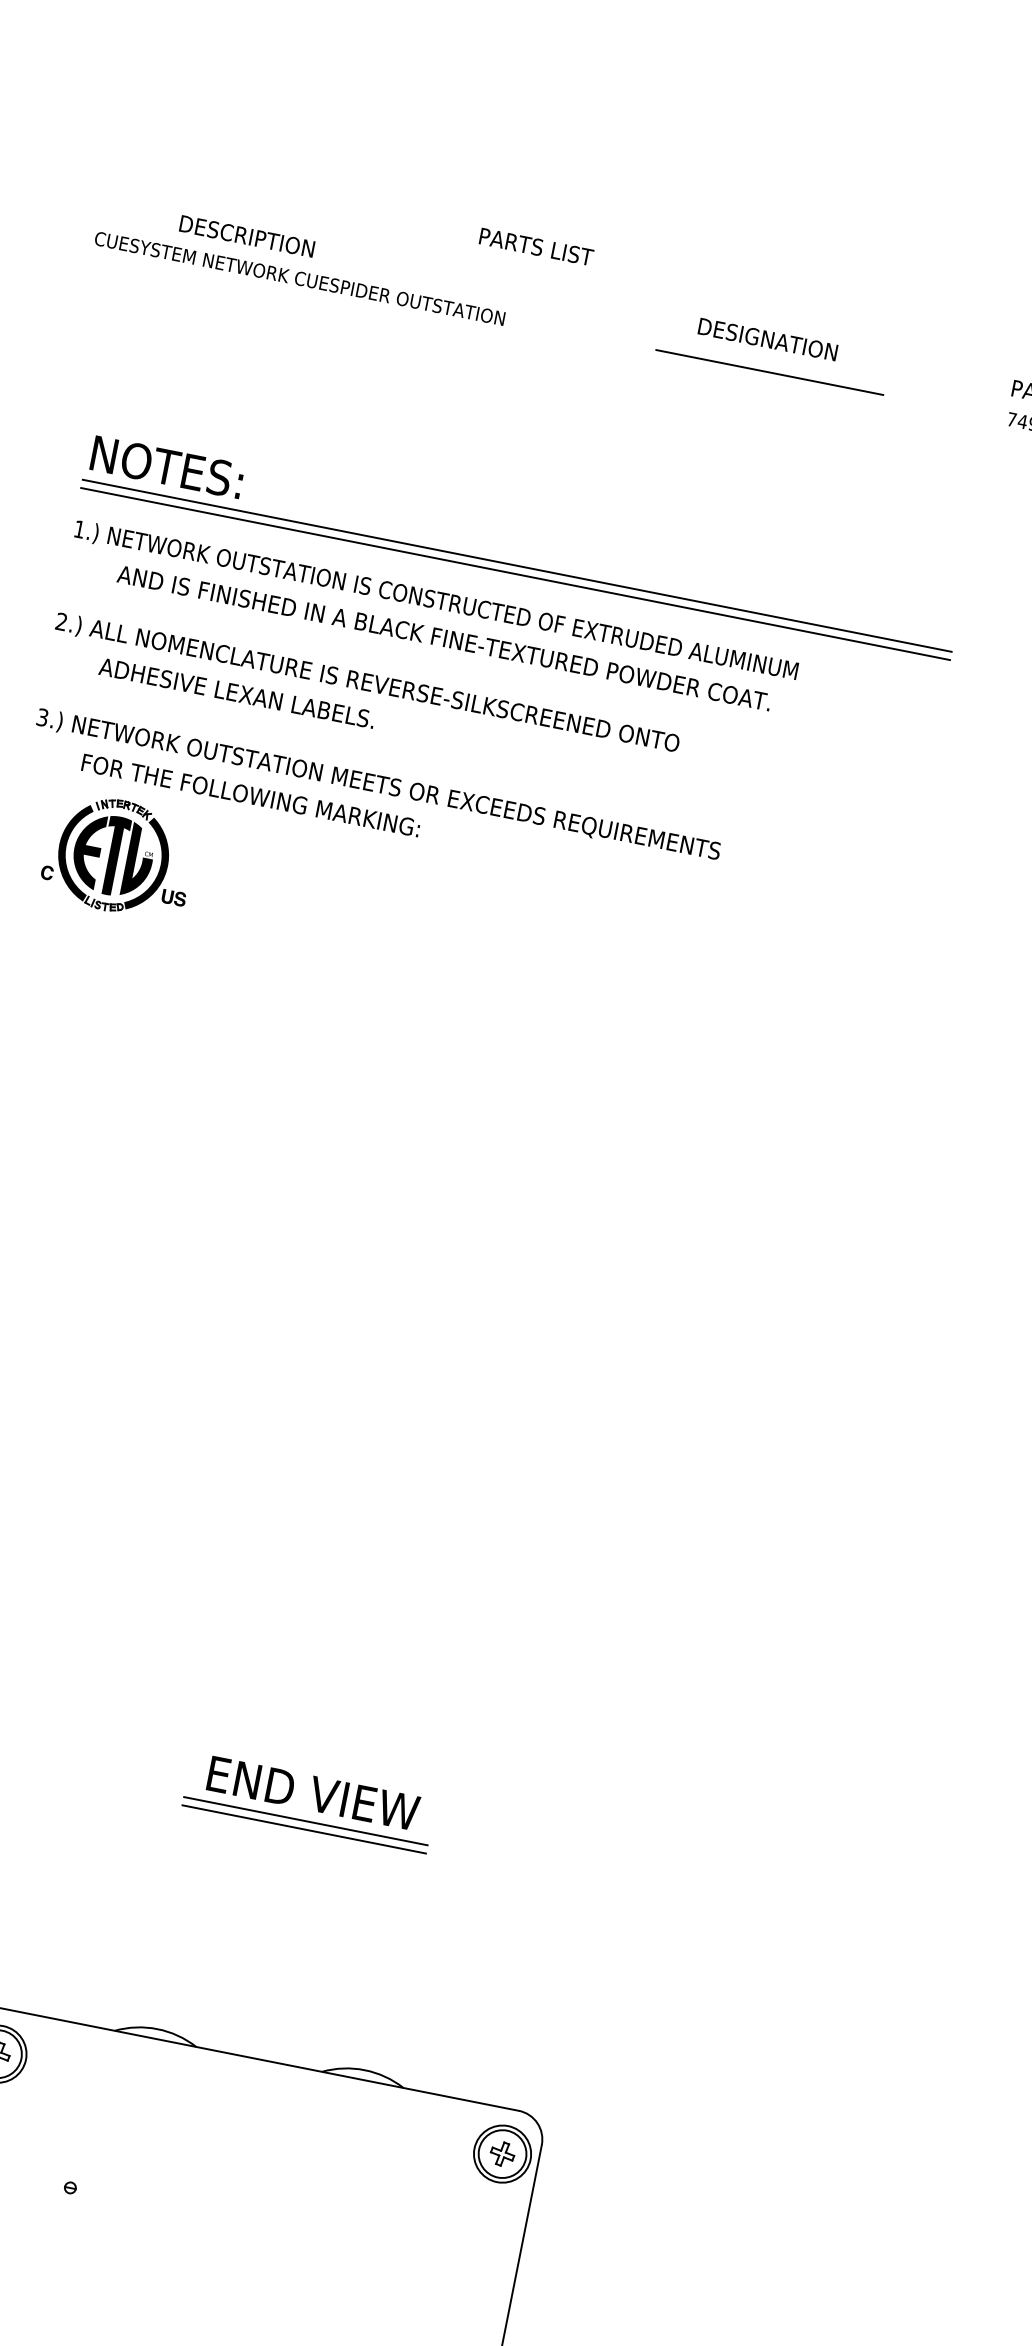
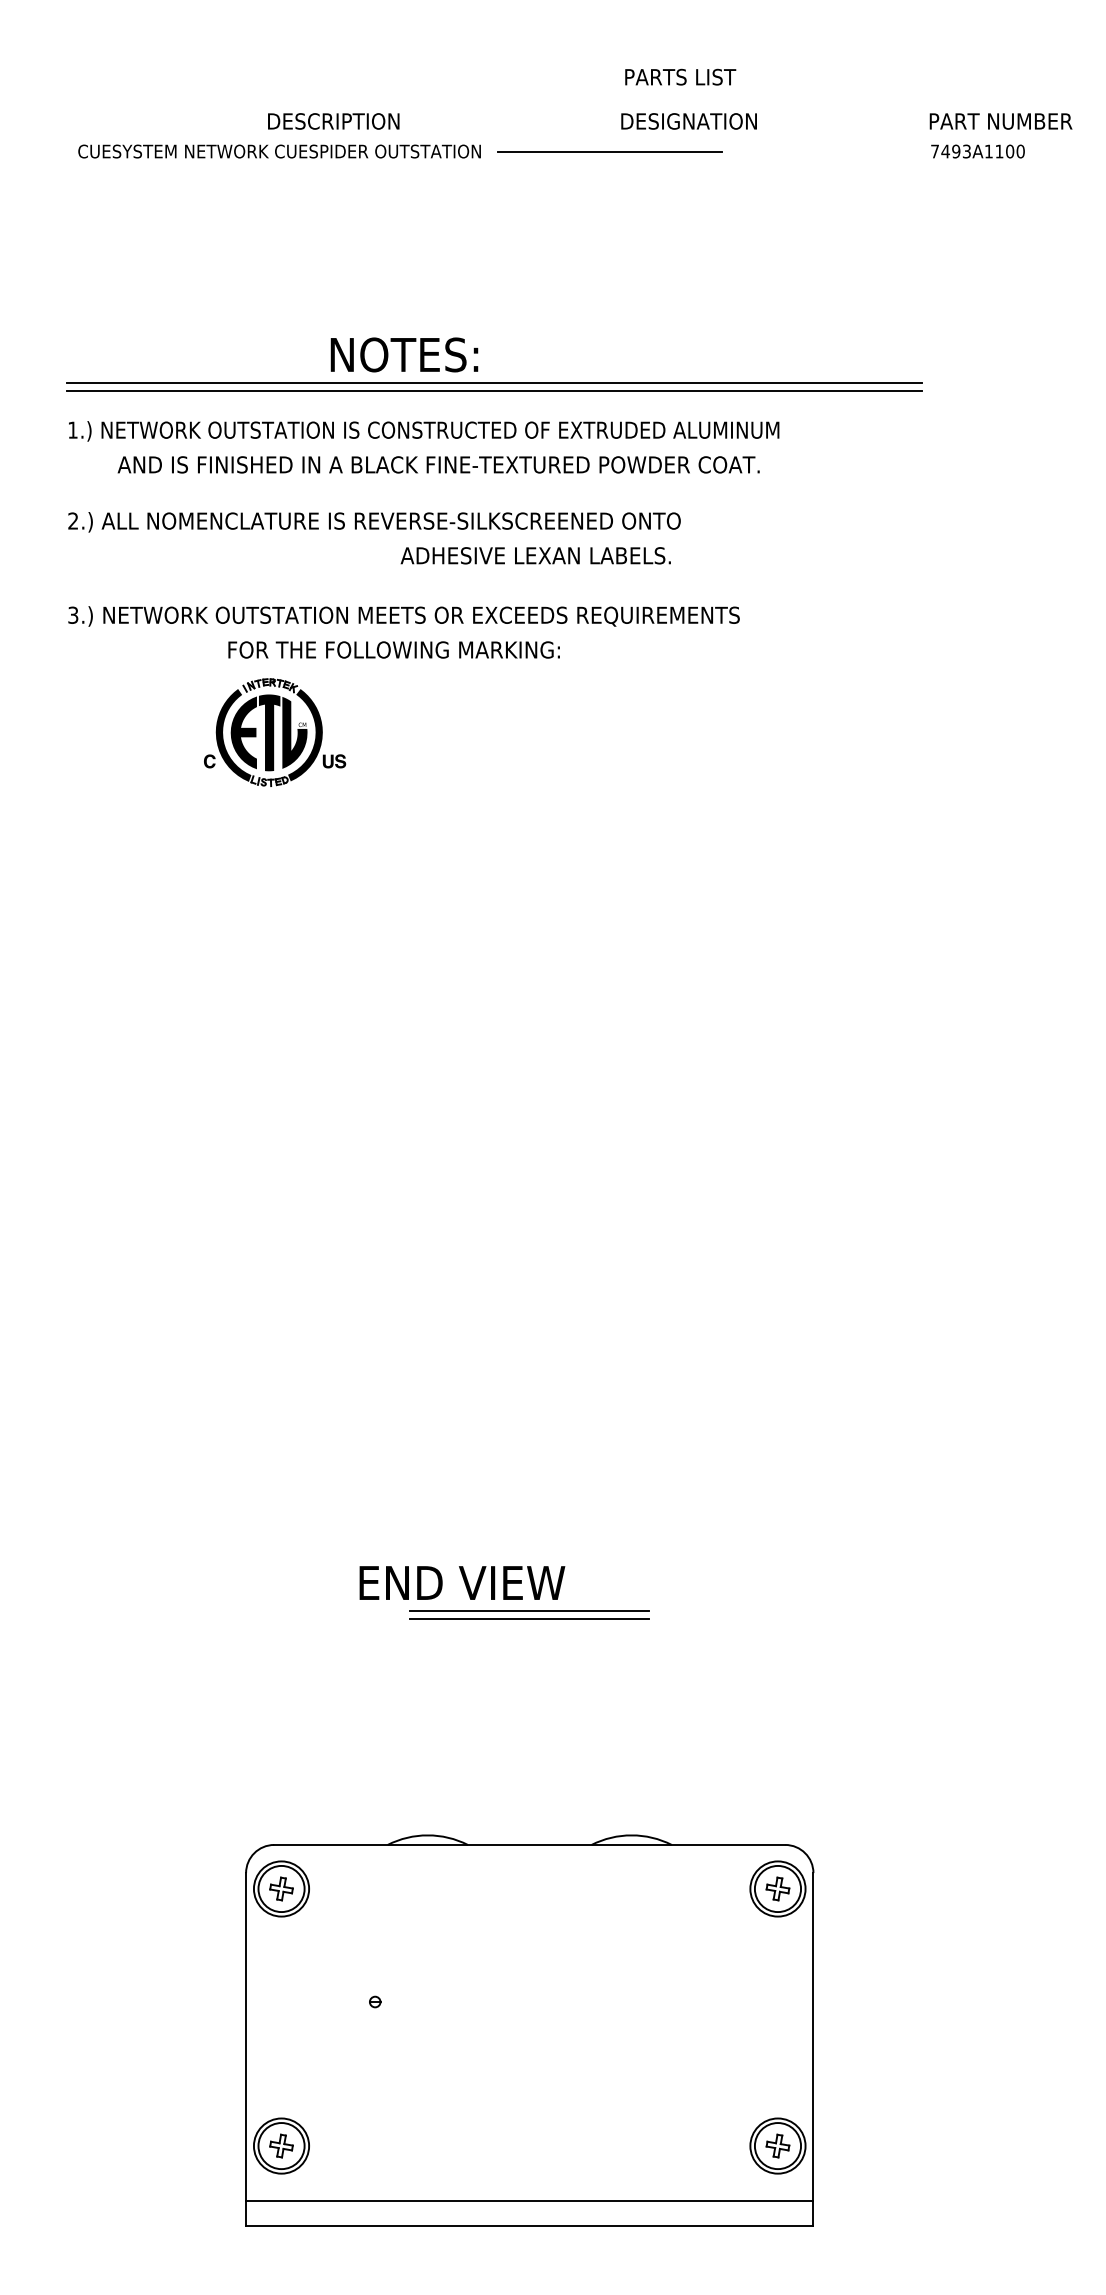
text: (246, 236) -> (333, 121), moved
text: (536, 246) -> (680, 76), moved
text: (299, 278) -> (279, 151), moved
line: (769, 371) -> (609, 151), moved
text: (167, 466) -> (404, 354), moved
text: (236, 692) -> (535, 555), moved
text: (250, 794) -> (393, 649), moved
part: (119, 856) -> (275, 732), moved
text: (313, 1792) -> (462, 1582), moved

